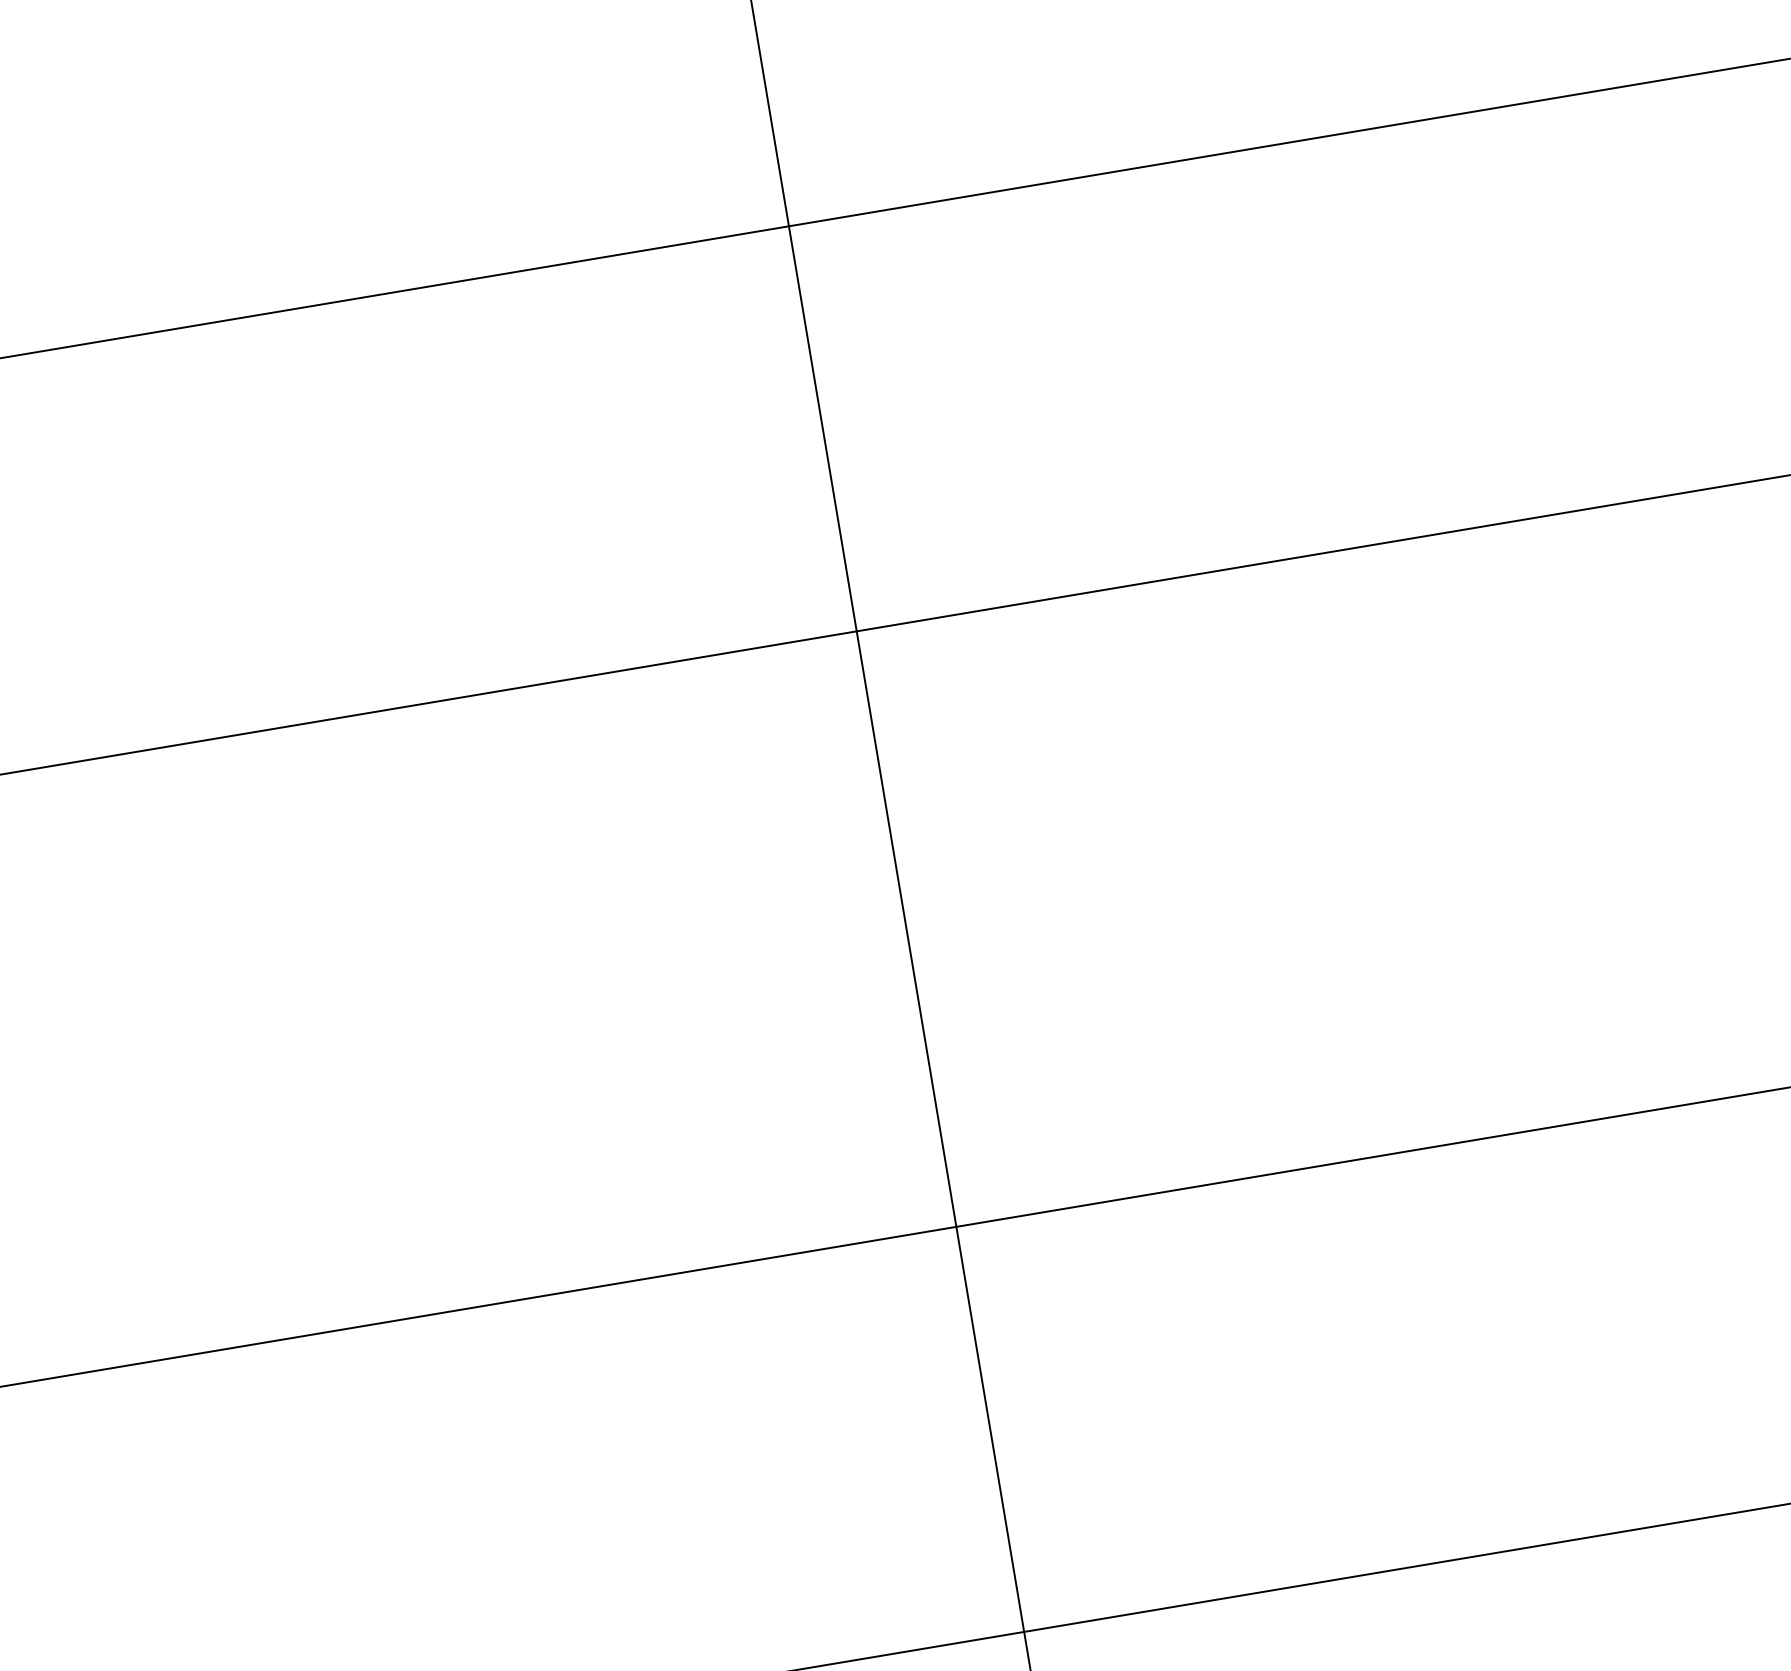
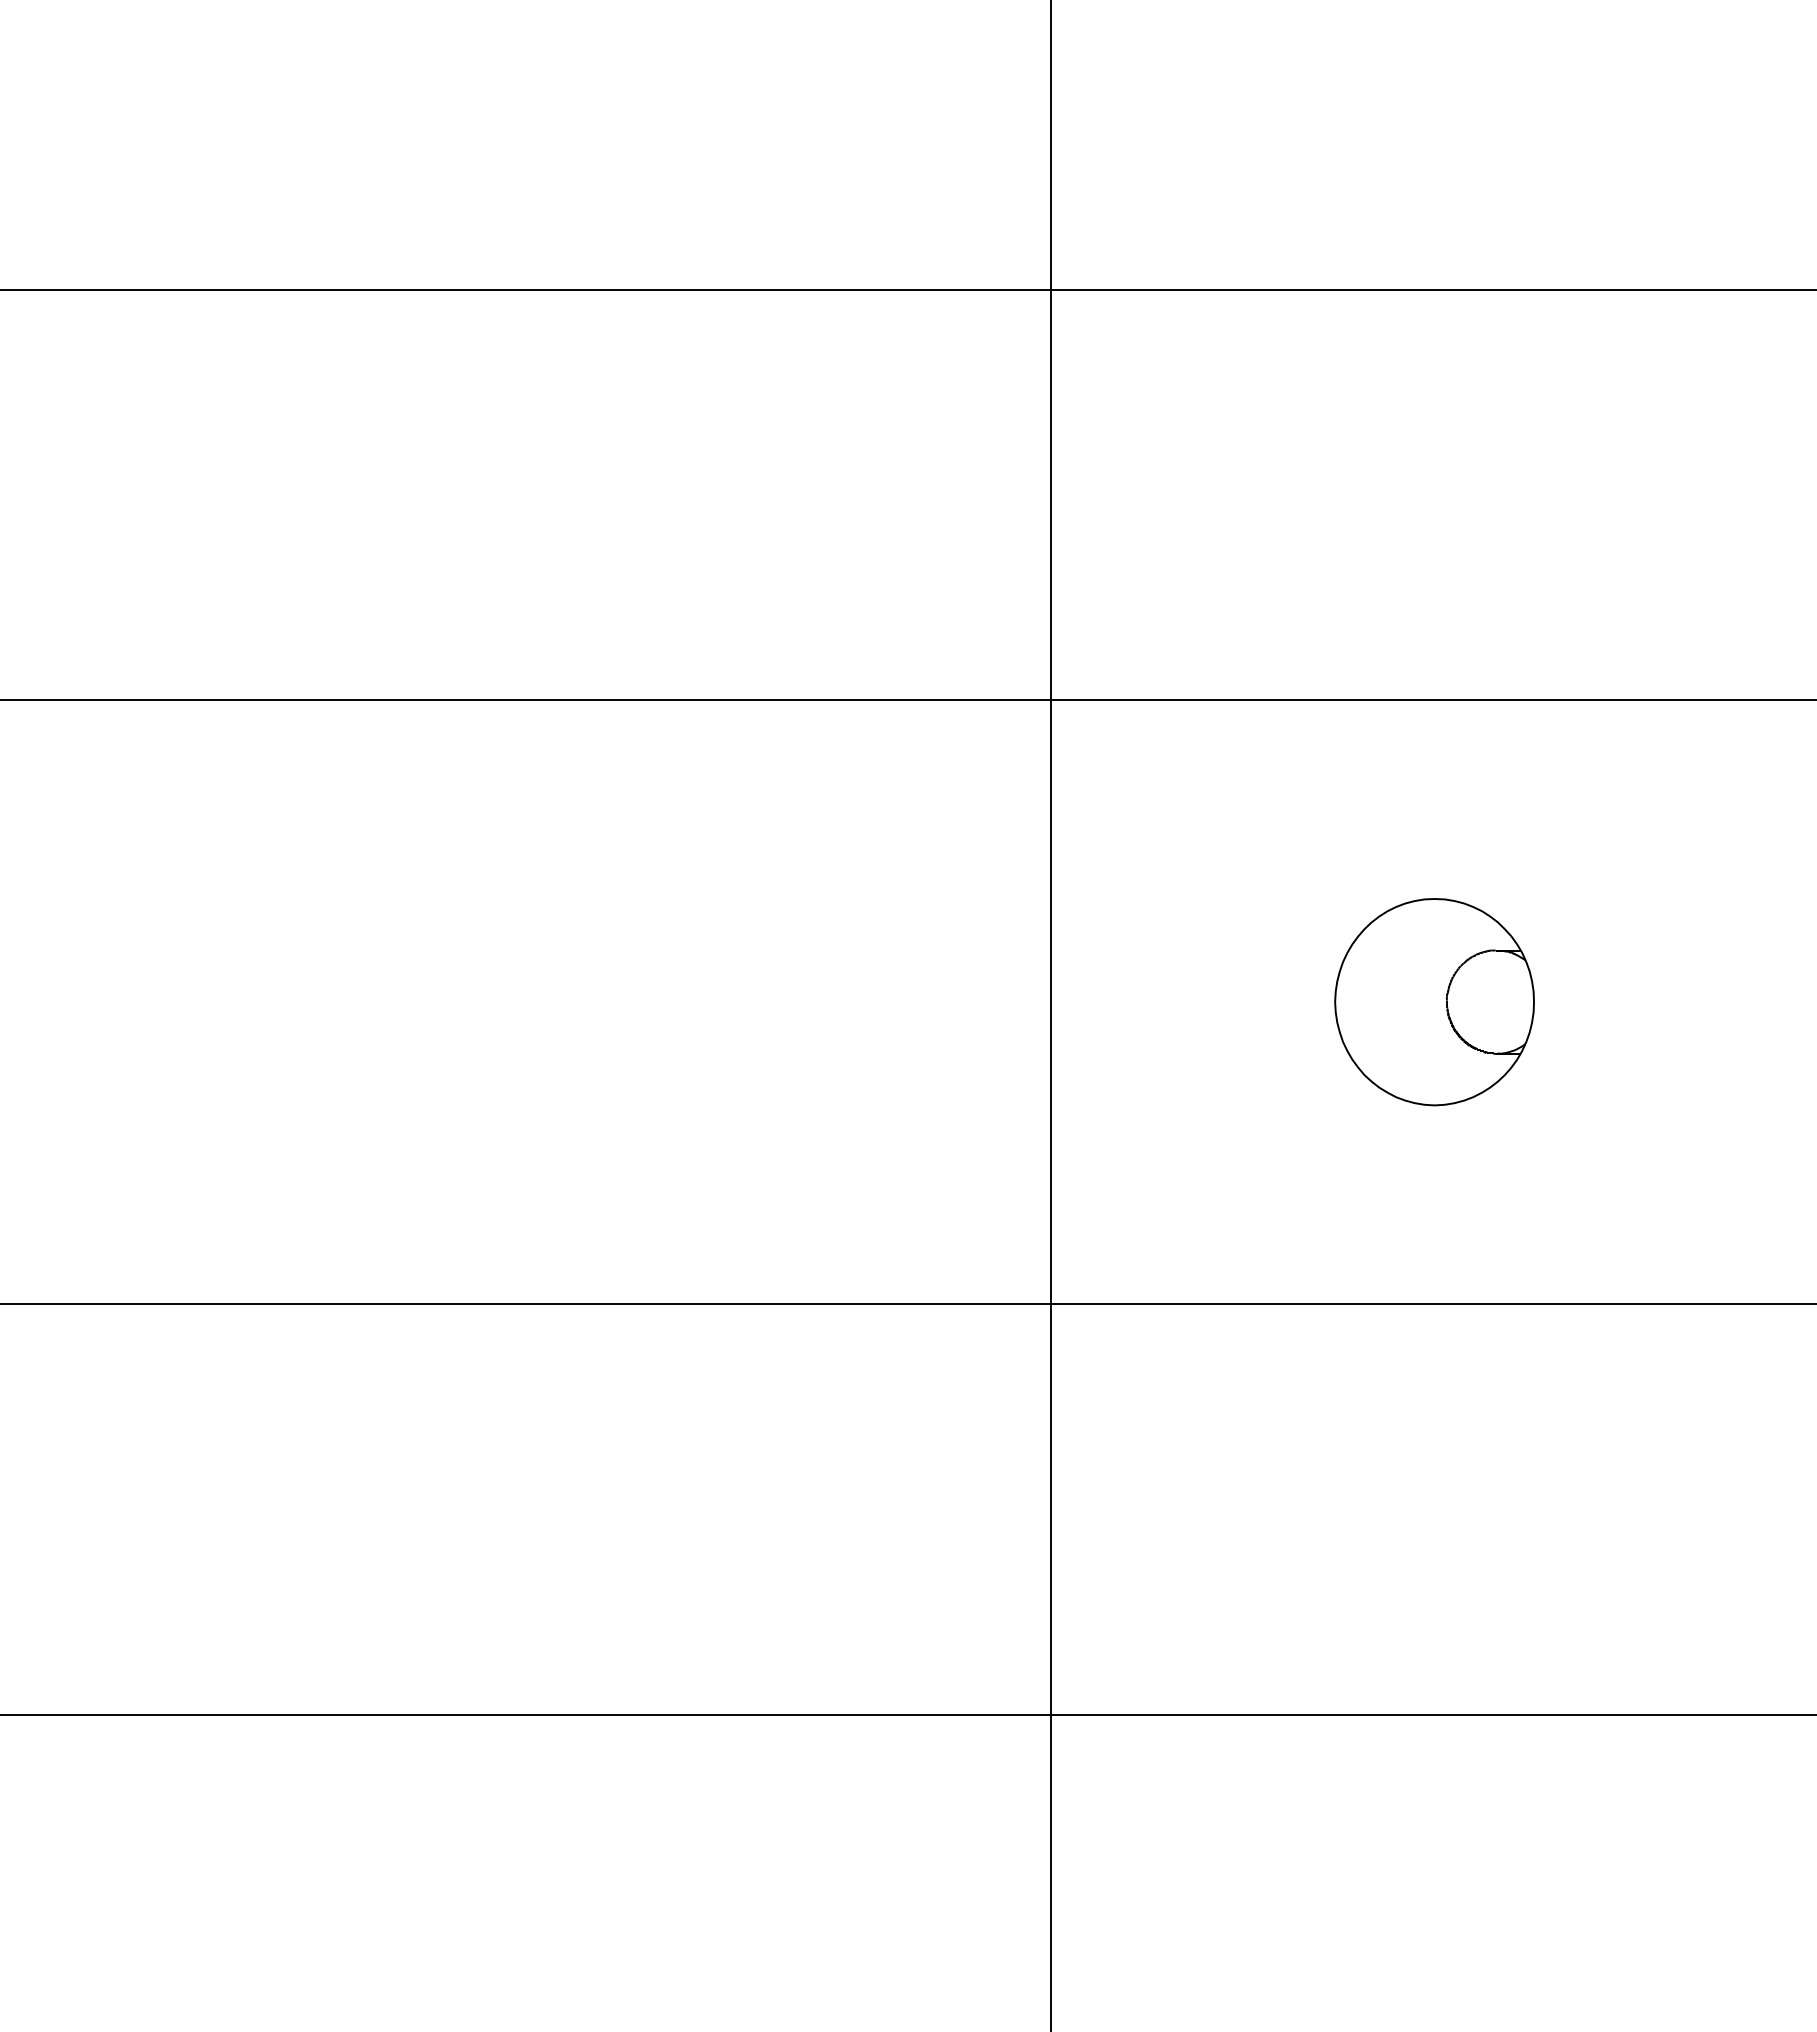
part: (1284, 866) -> (1434, 1002), added

